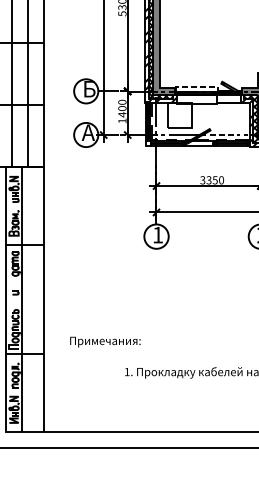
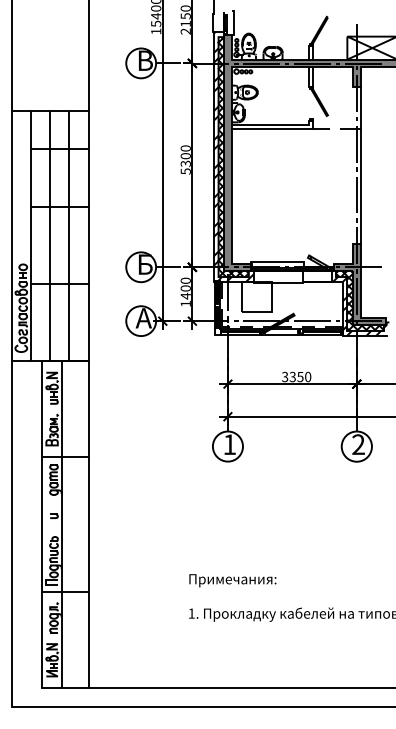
line: (198, 86) -> (279, 261), dashed -> solid
line: (225, 135) -> (312, 321), dashed -> solid
text: (105, 341) -> (232, 580), moved

